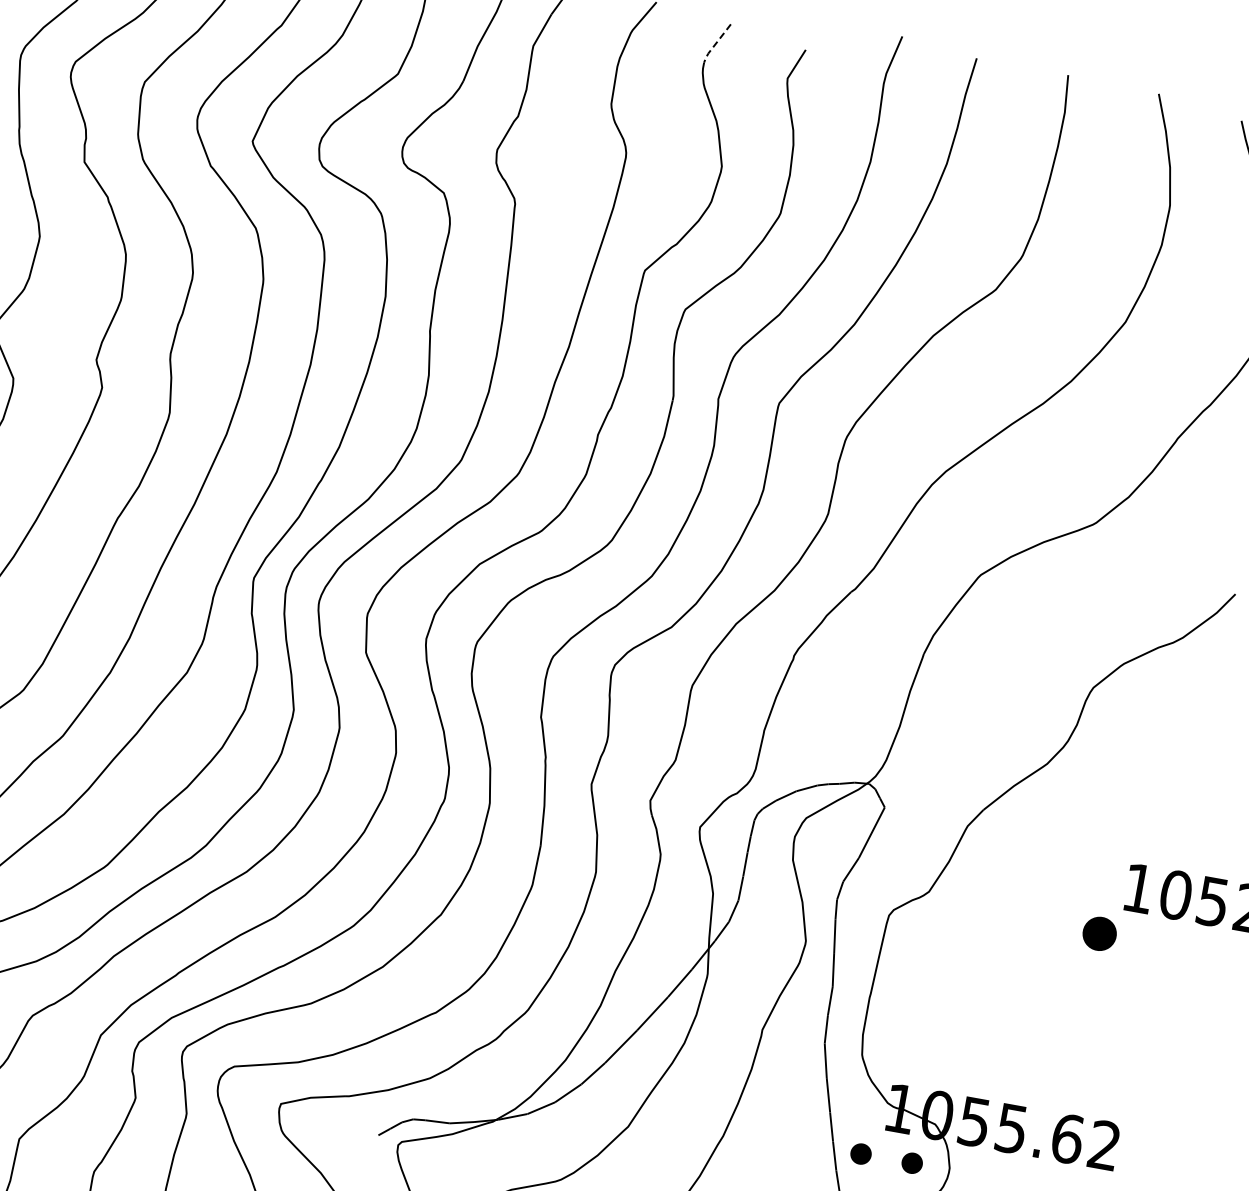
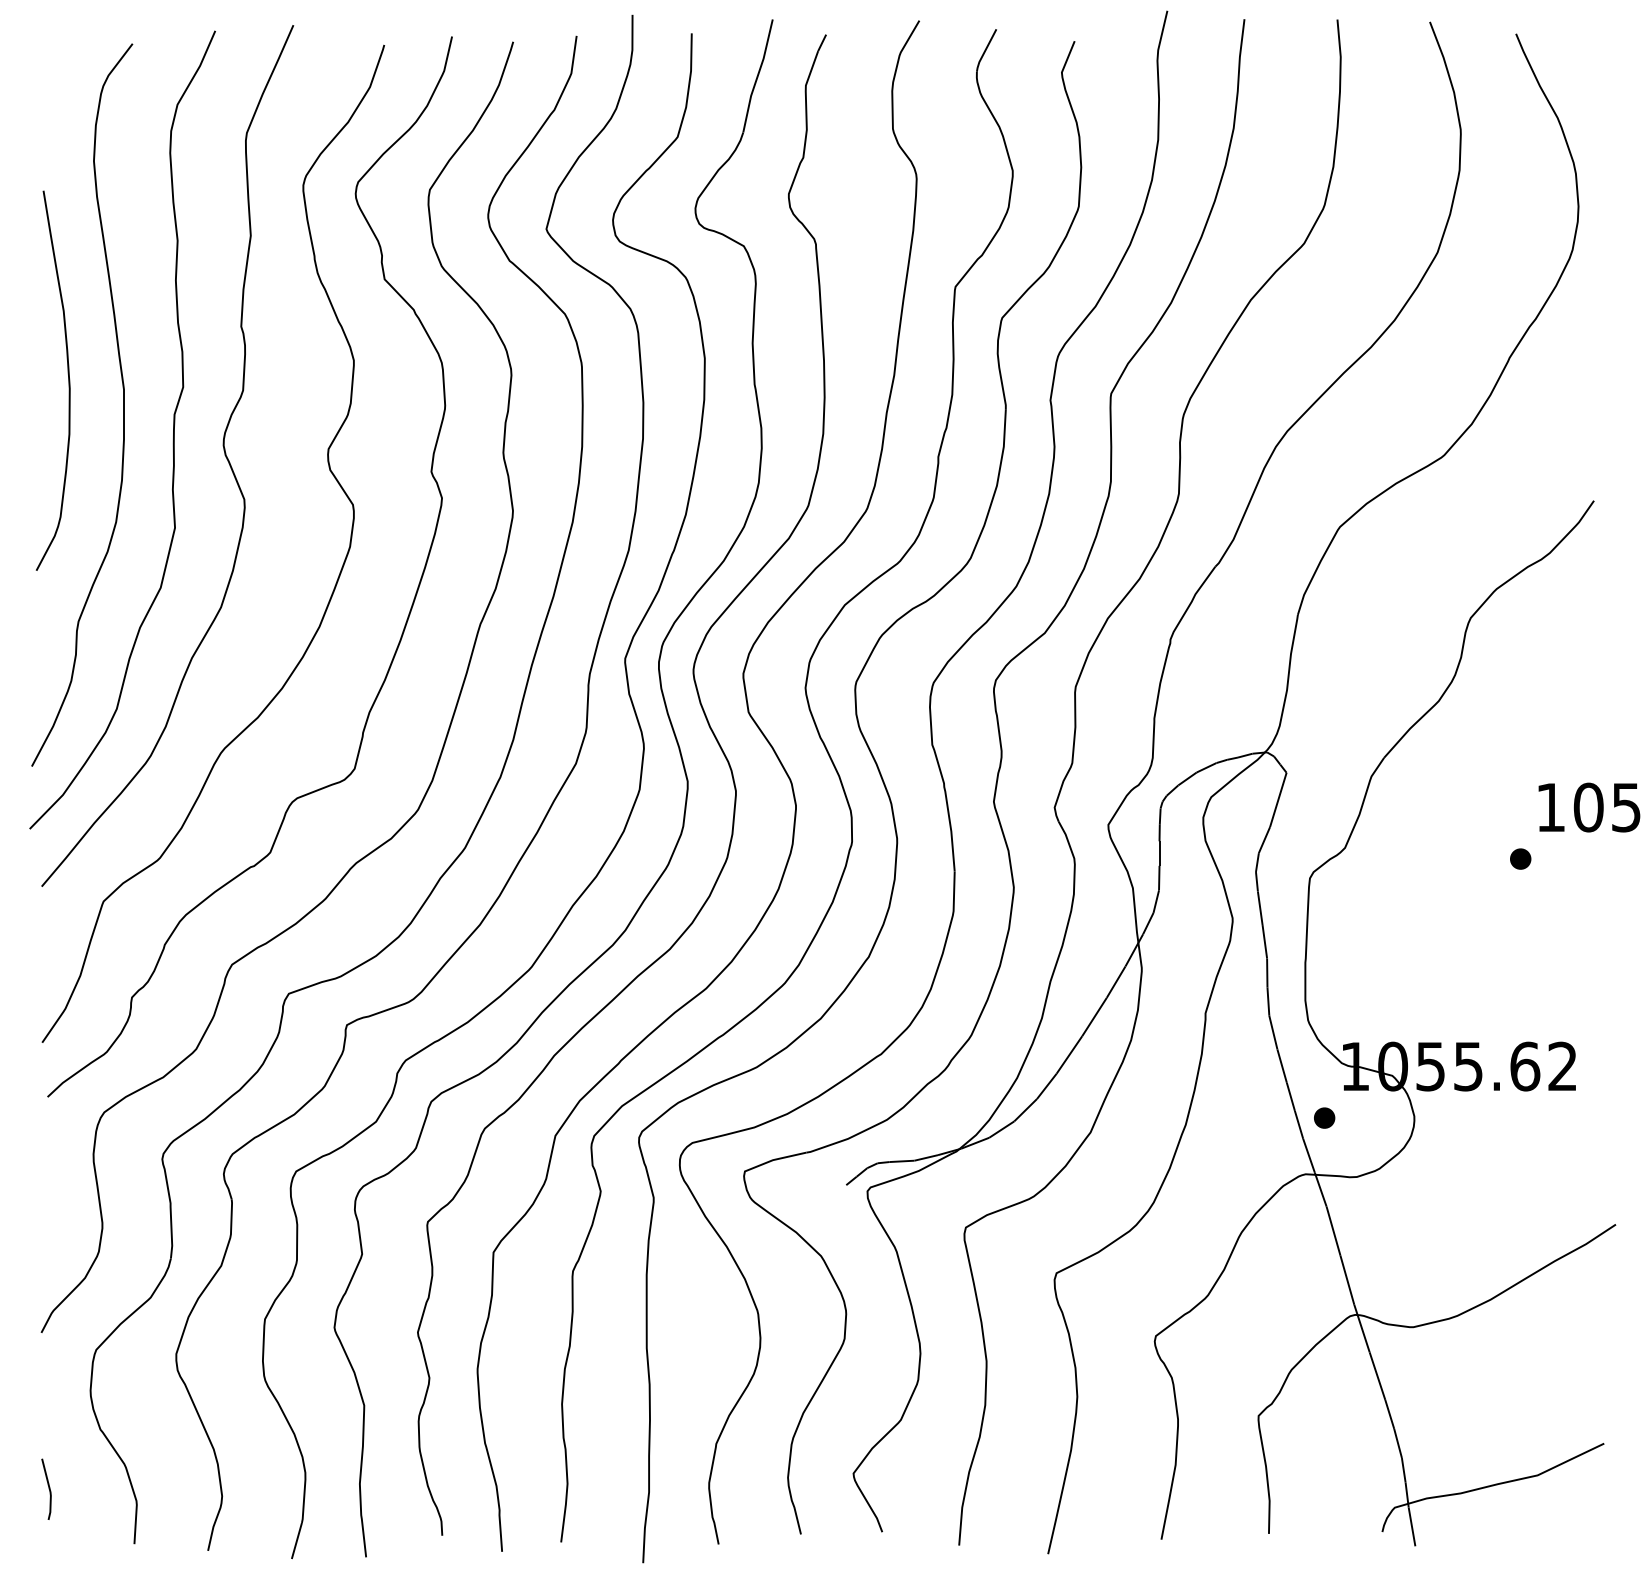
line: (715, 44) -> (984, 51), dashed -> solid
part: (1099, 933) -> (1520, 858), size x0.62
part: (912, 1162) -> (1376, 1117), removed

